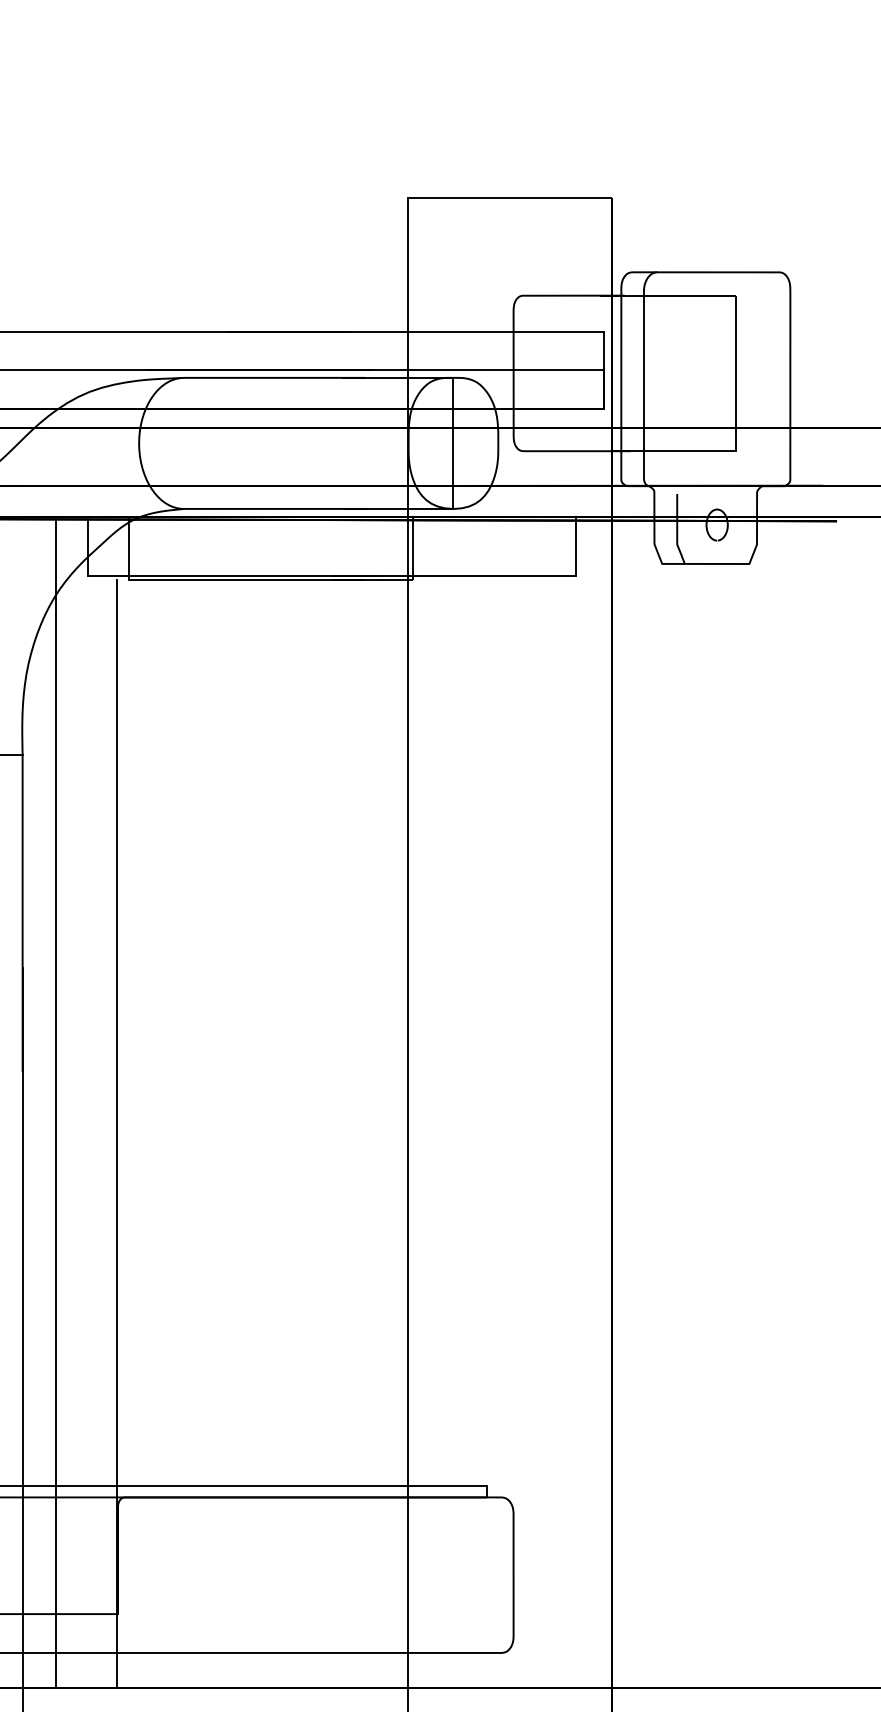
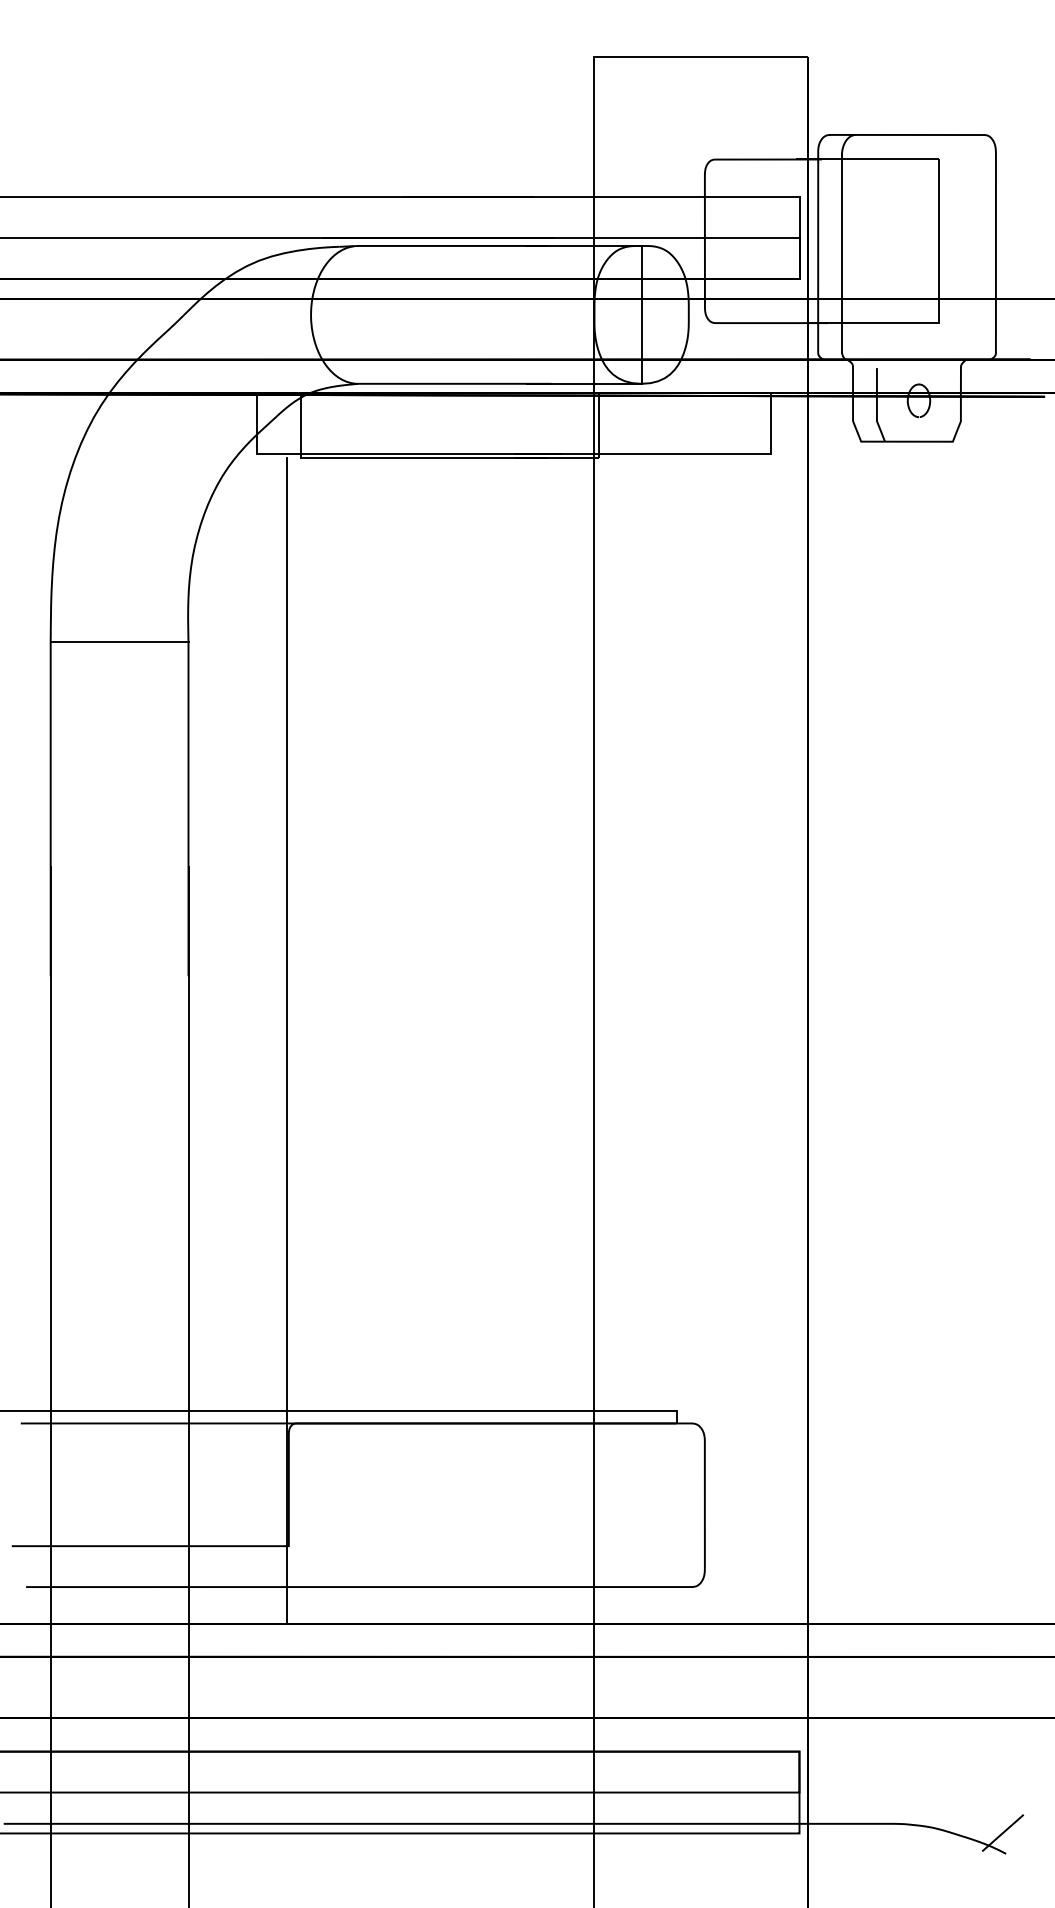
line: (55, 1101) -> (223, 1007), removed

